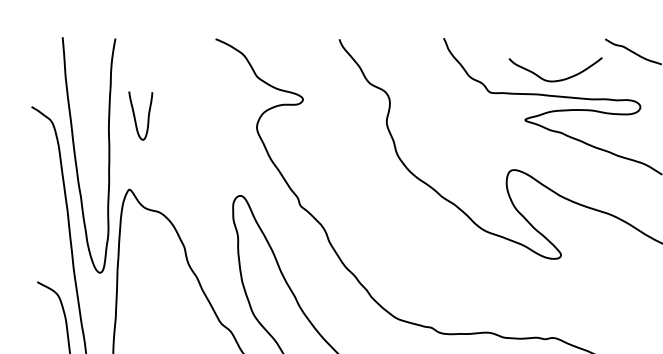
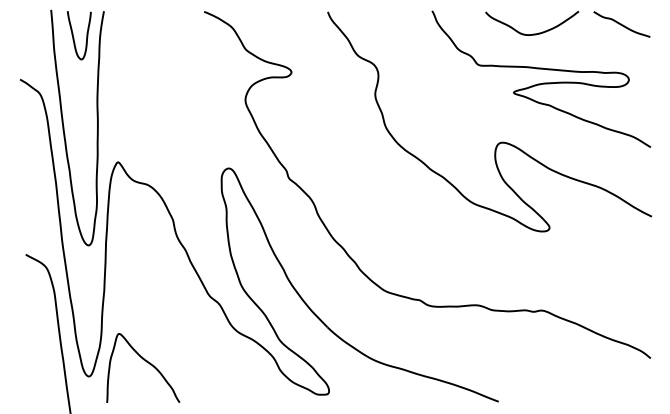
curve: (555, 79) -> (532, 33), moved
curve: (135, 117) -> (74, 37), moved

